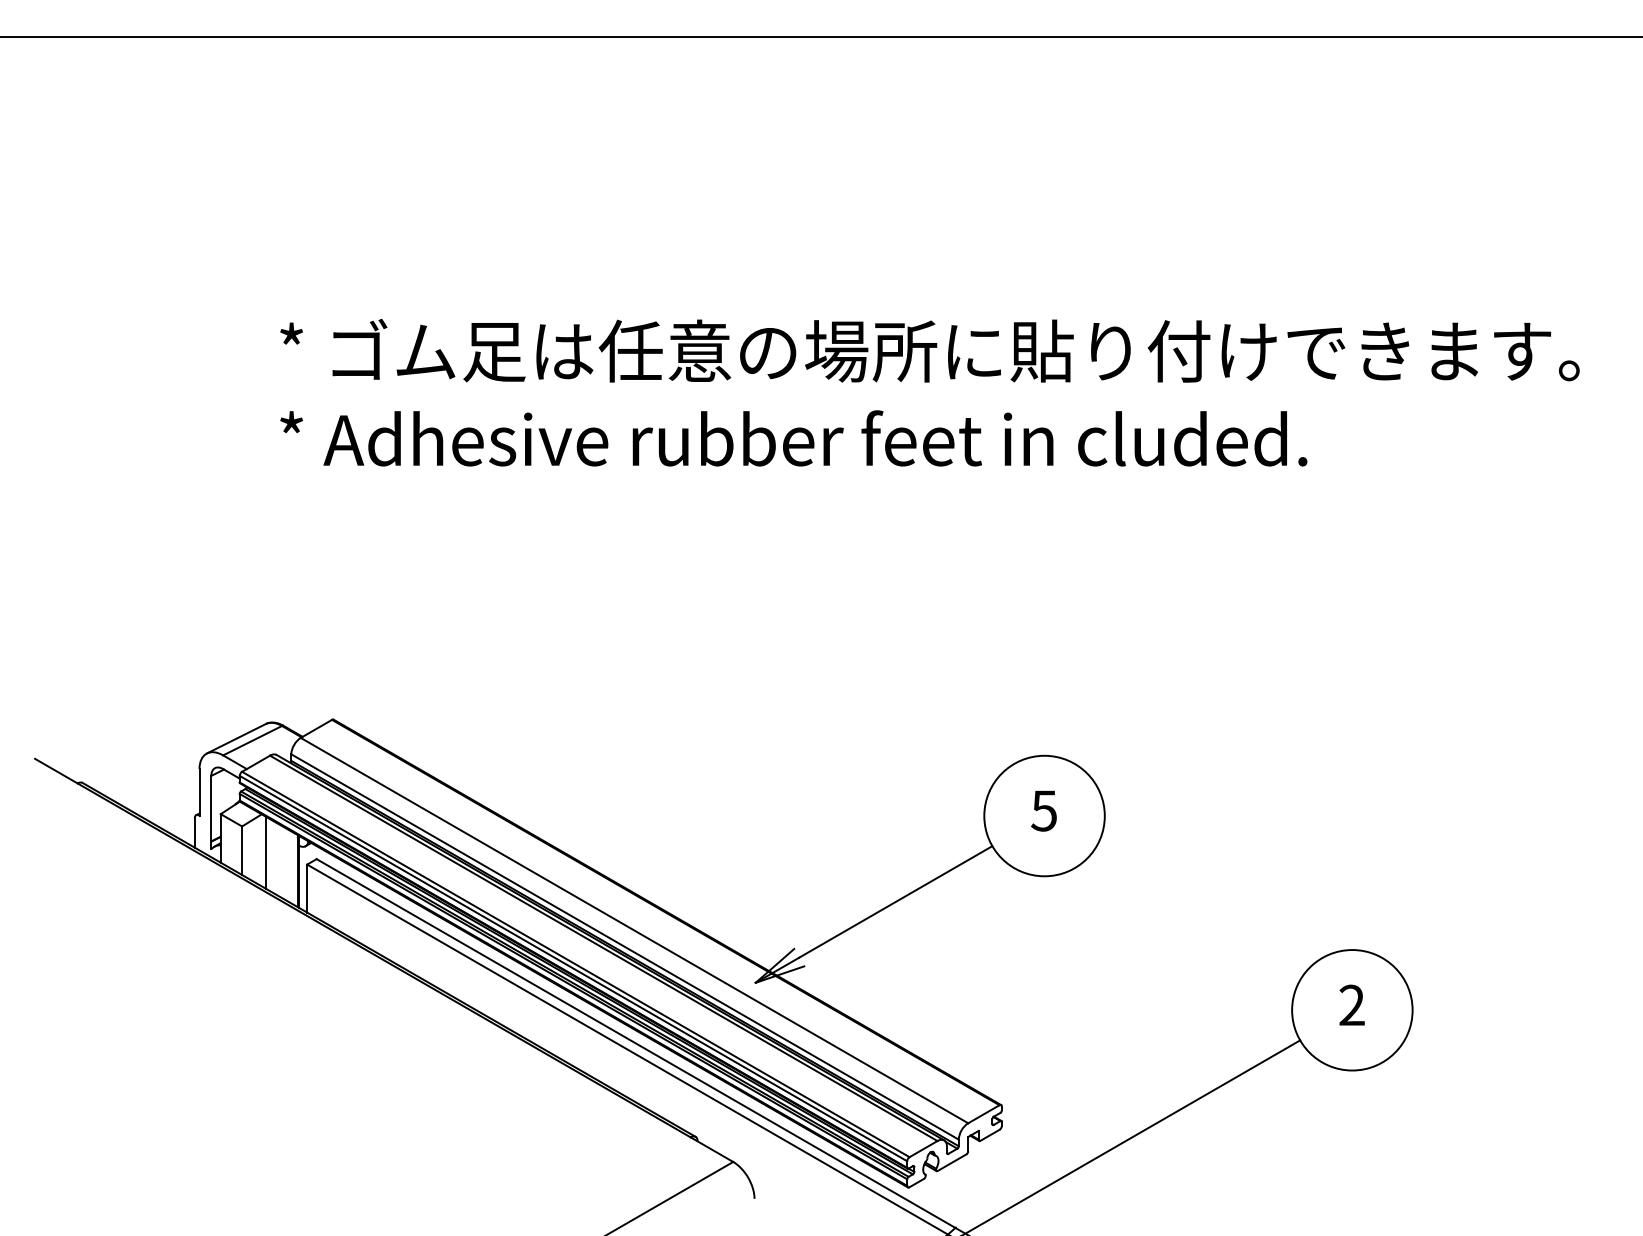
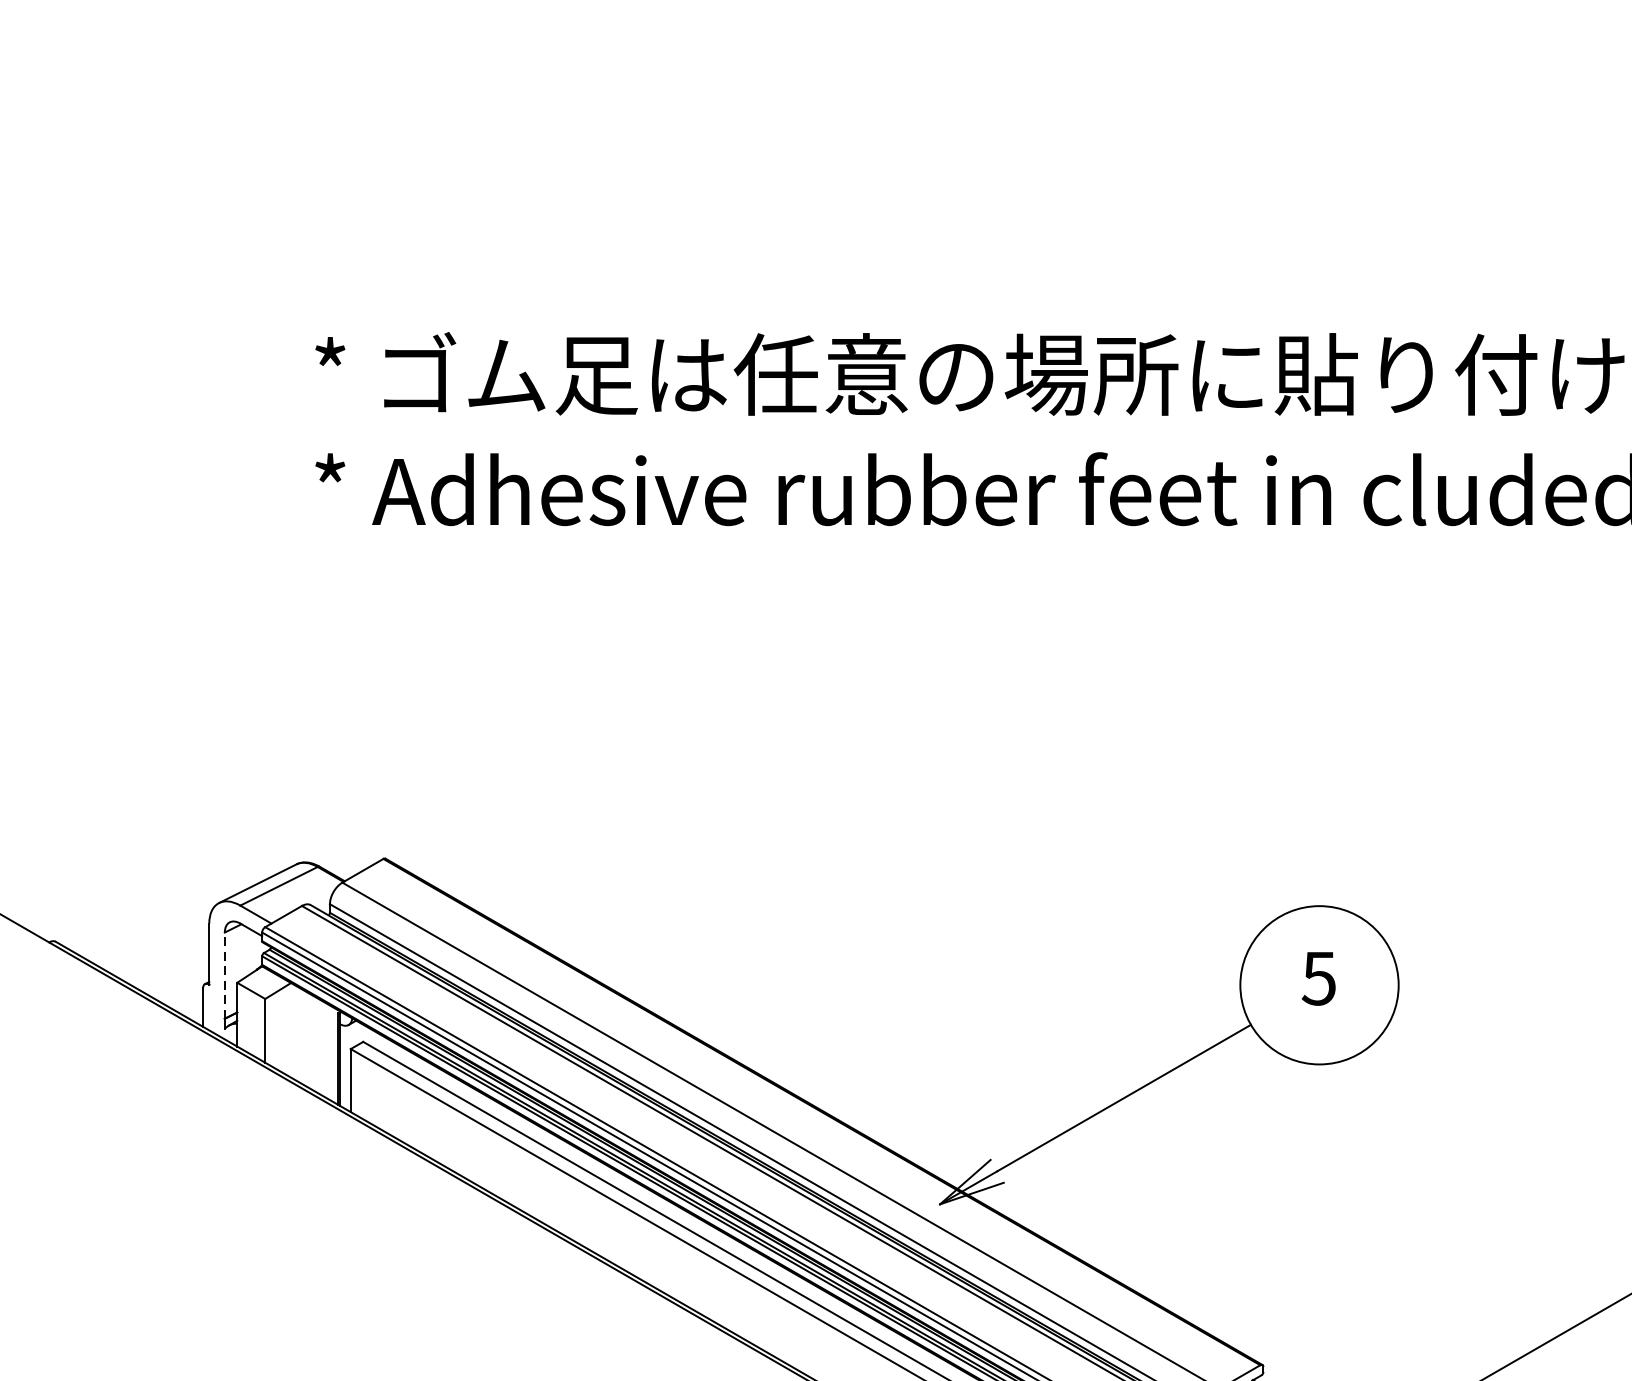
line: (211, 808) -> (225, 975), solid -> dashed
line: (265, 852) -> (295, 1033), removed

